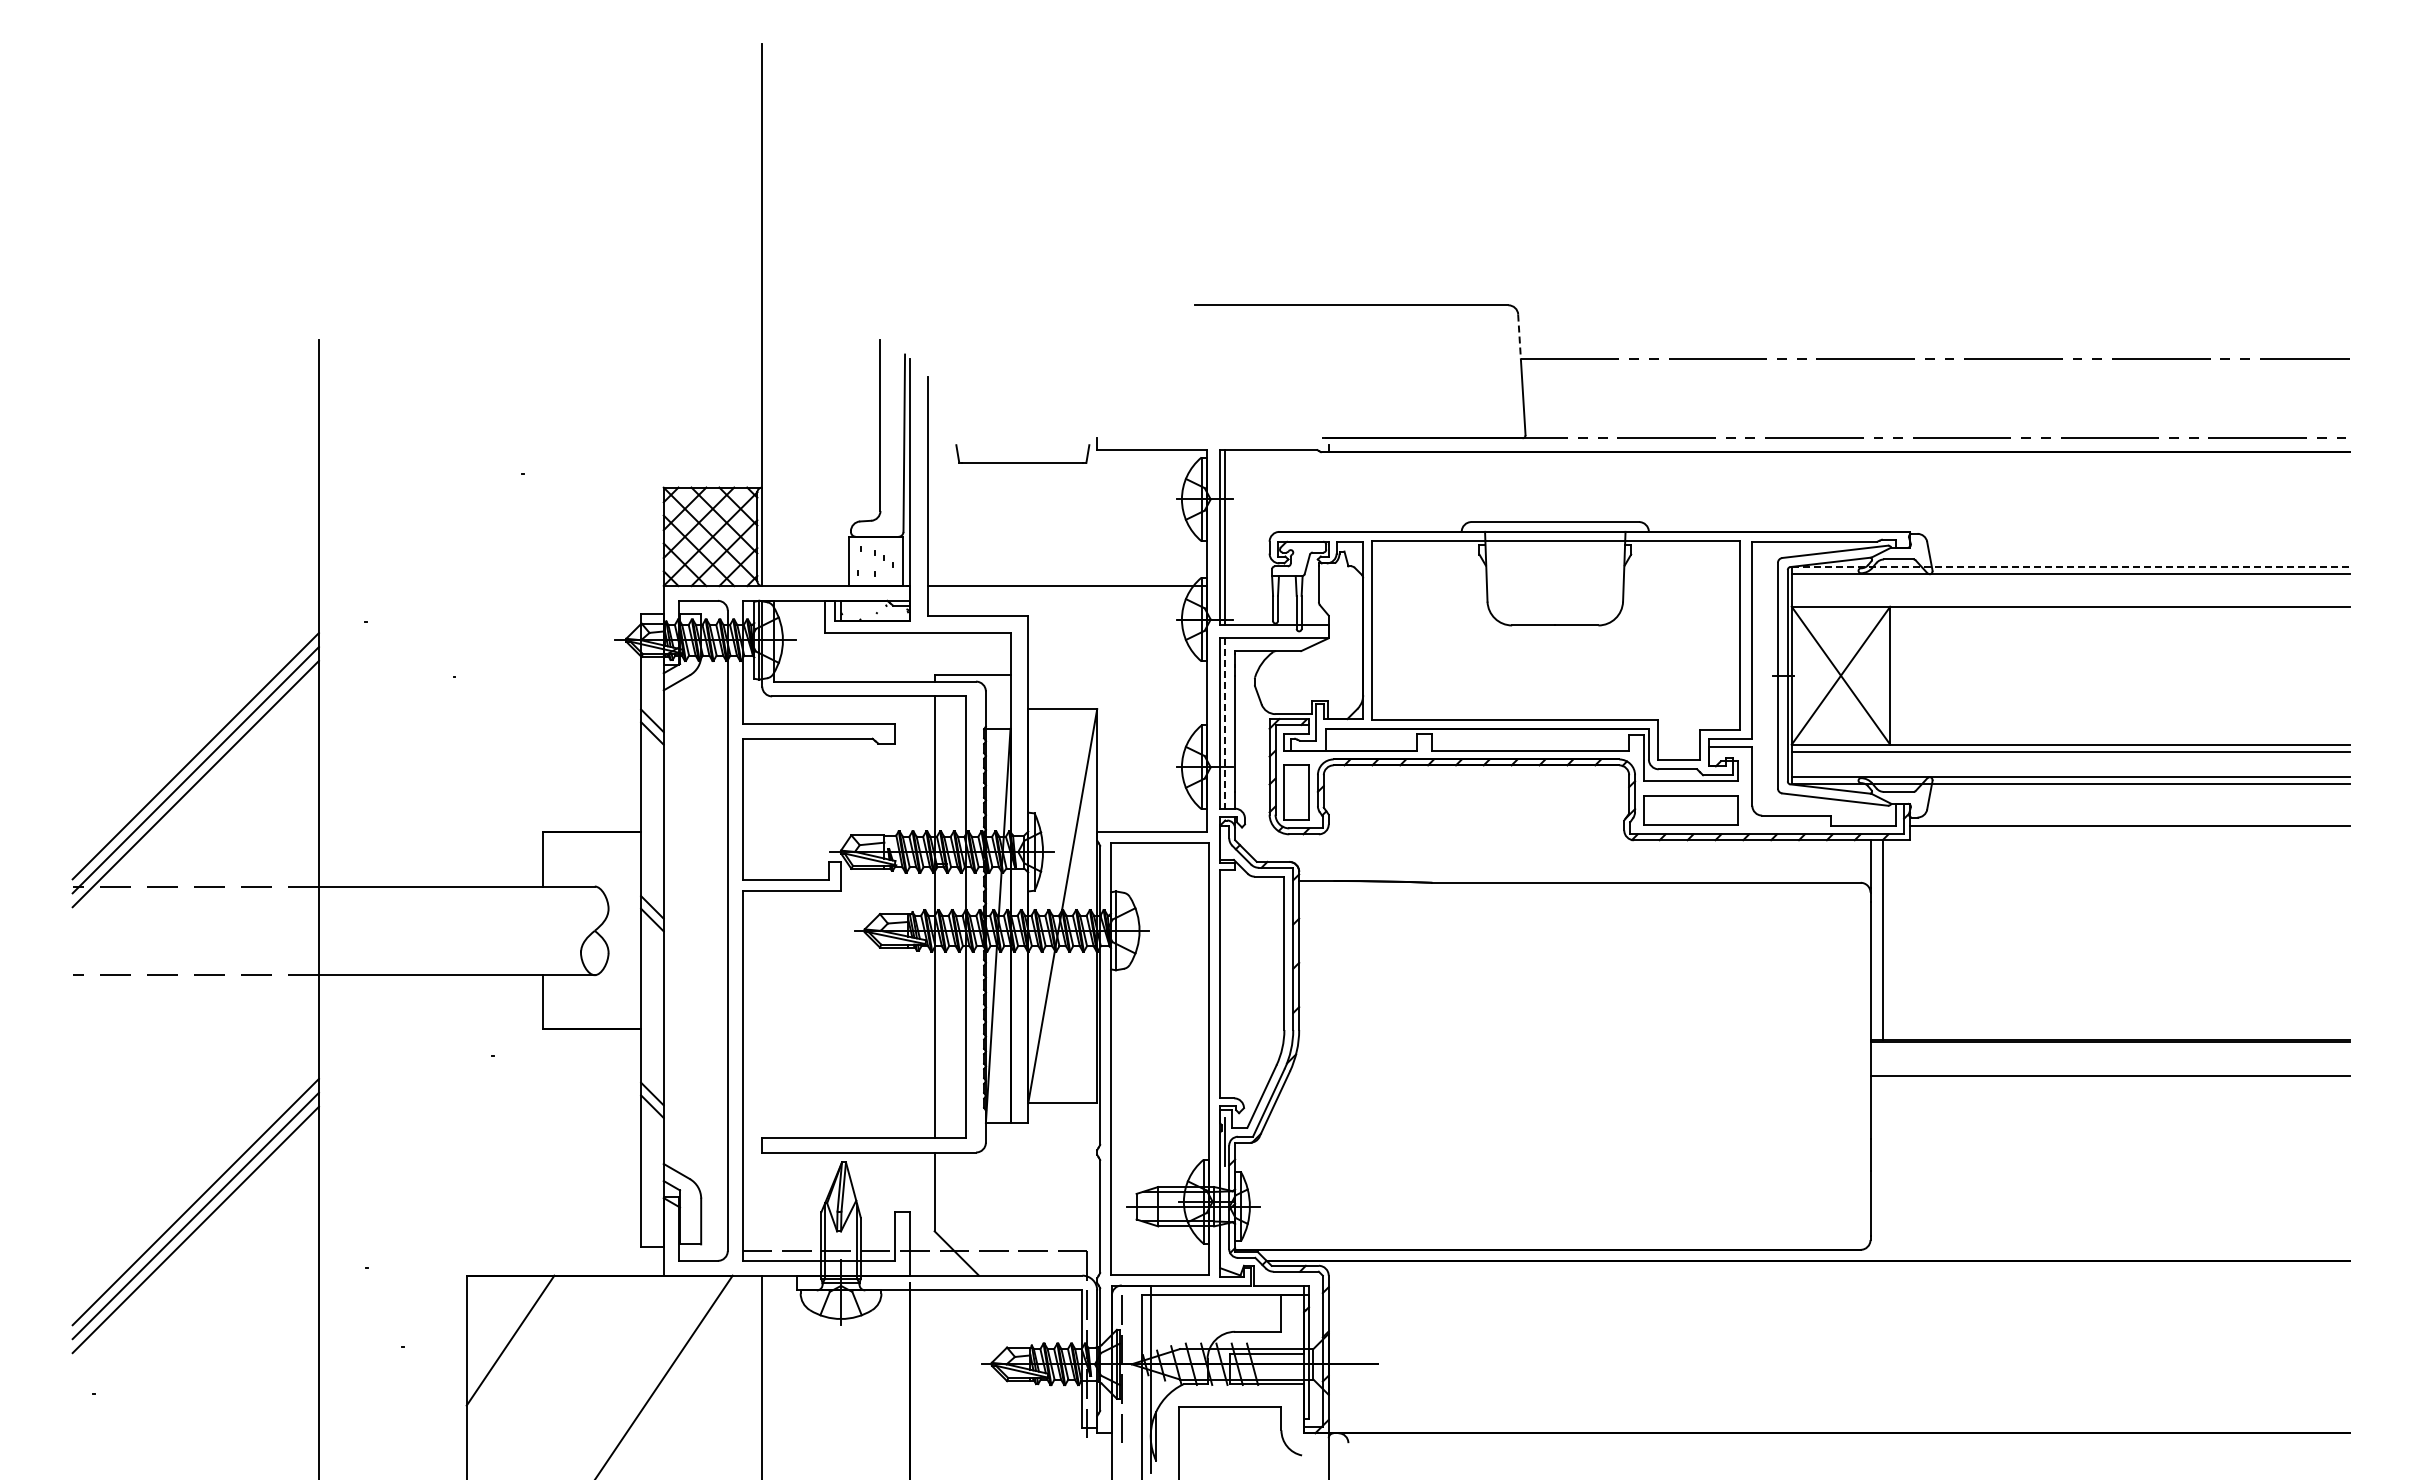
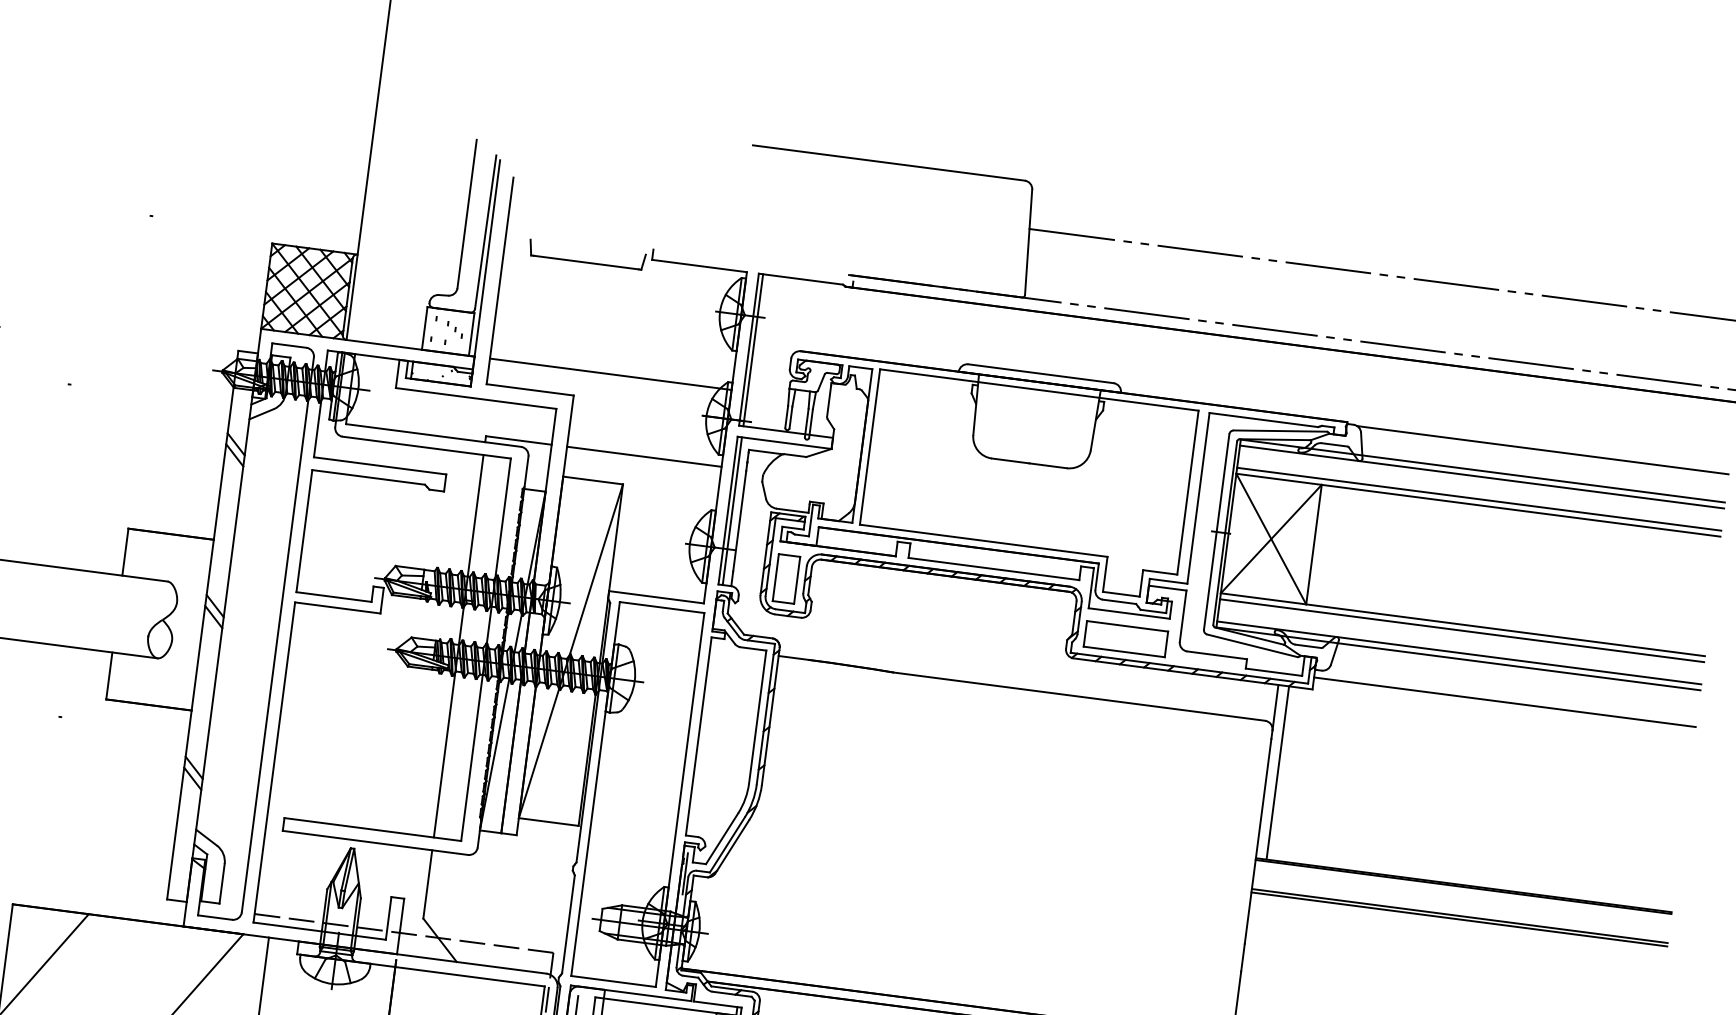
line: (1519, 337) -> (1030, 209), dashed -> solid
line: (2135, 534) -> (1542, 449), added
line: (2071, 567) -> (1483, 471), dashed -> solid
line: (2070, 599) -> (1478, 498), added
line: (1117, 674) -> (644, 456), added
line: (1225, 723) -> (732, 511), dashed -> solid
line: (2110, 1079) -> (1459, 919), added

